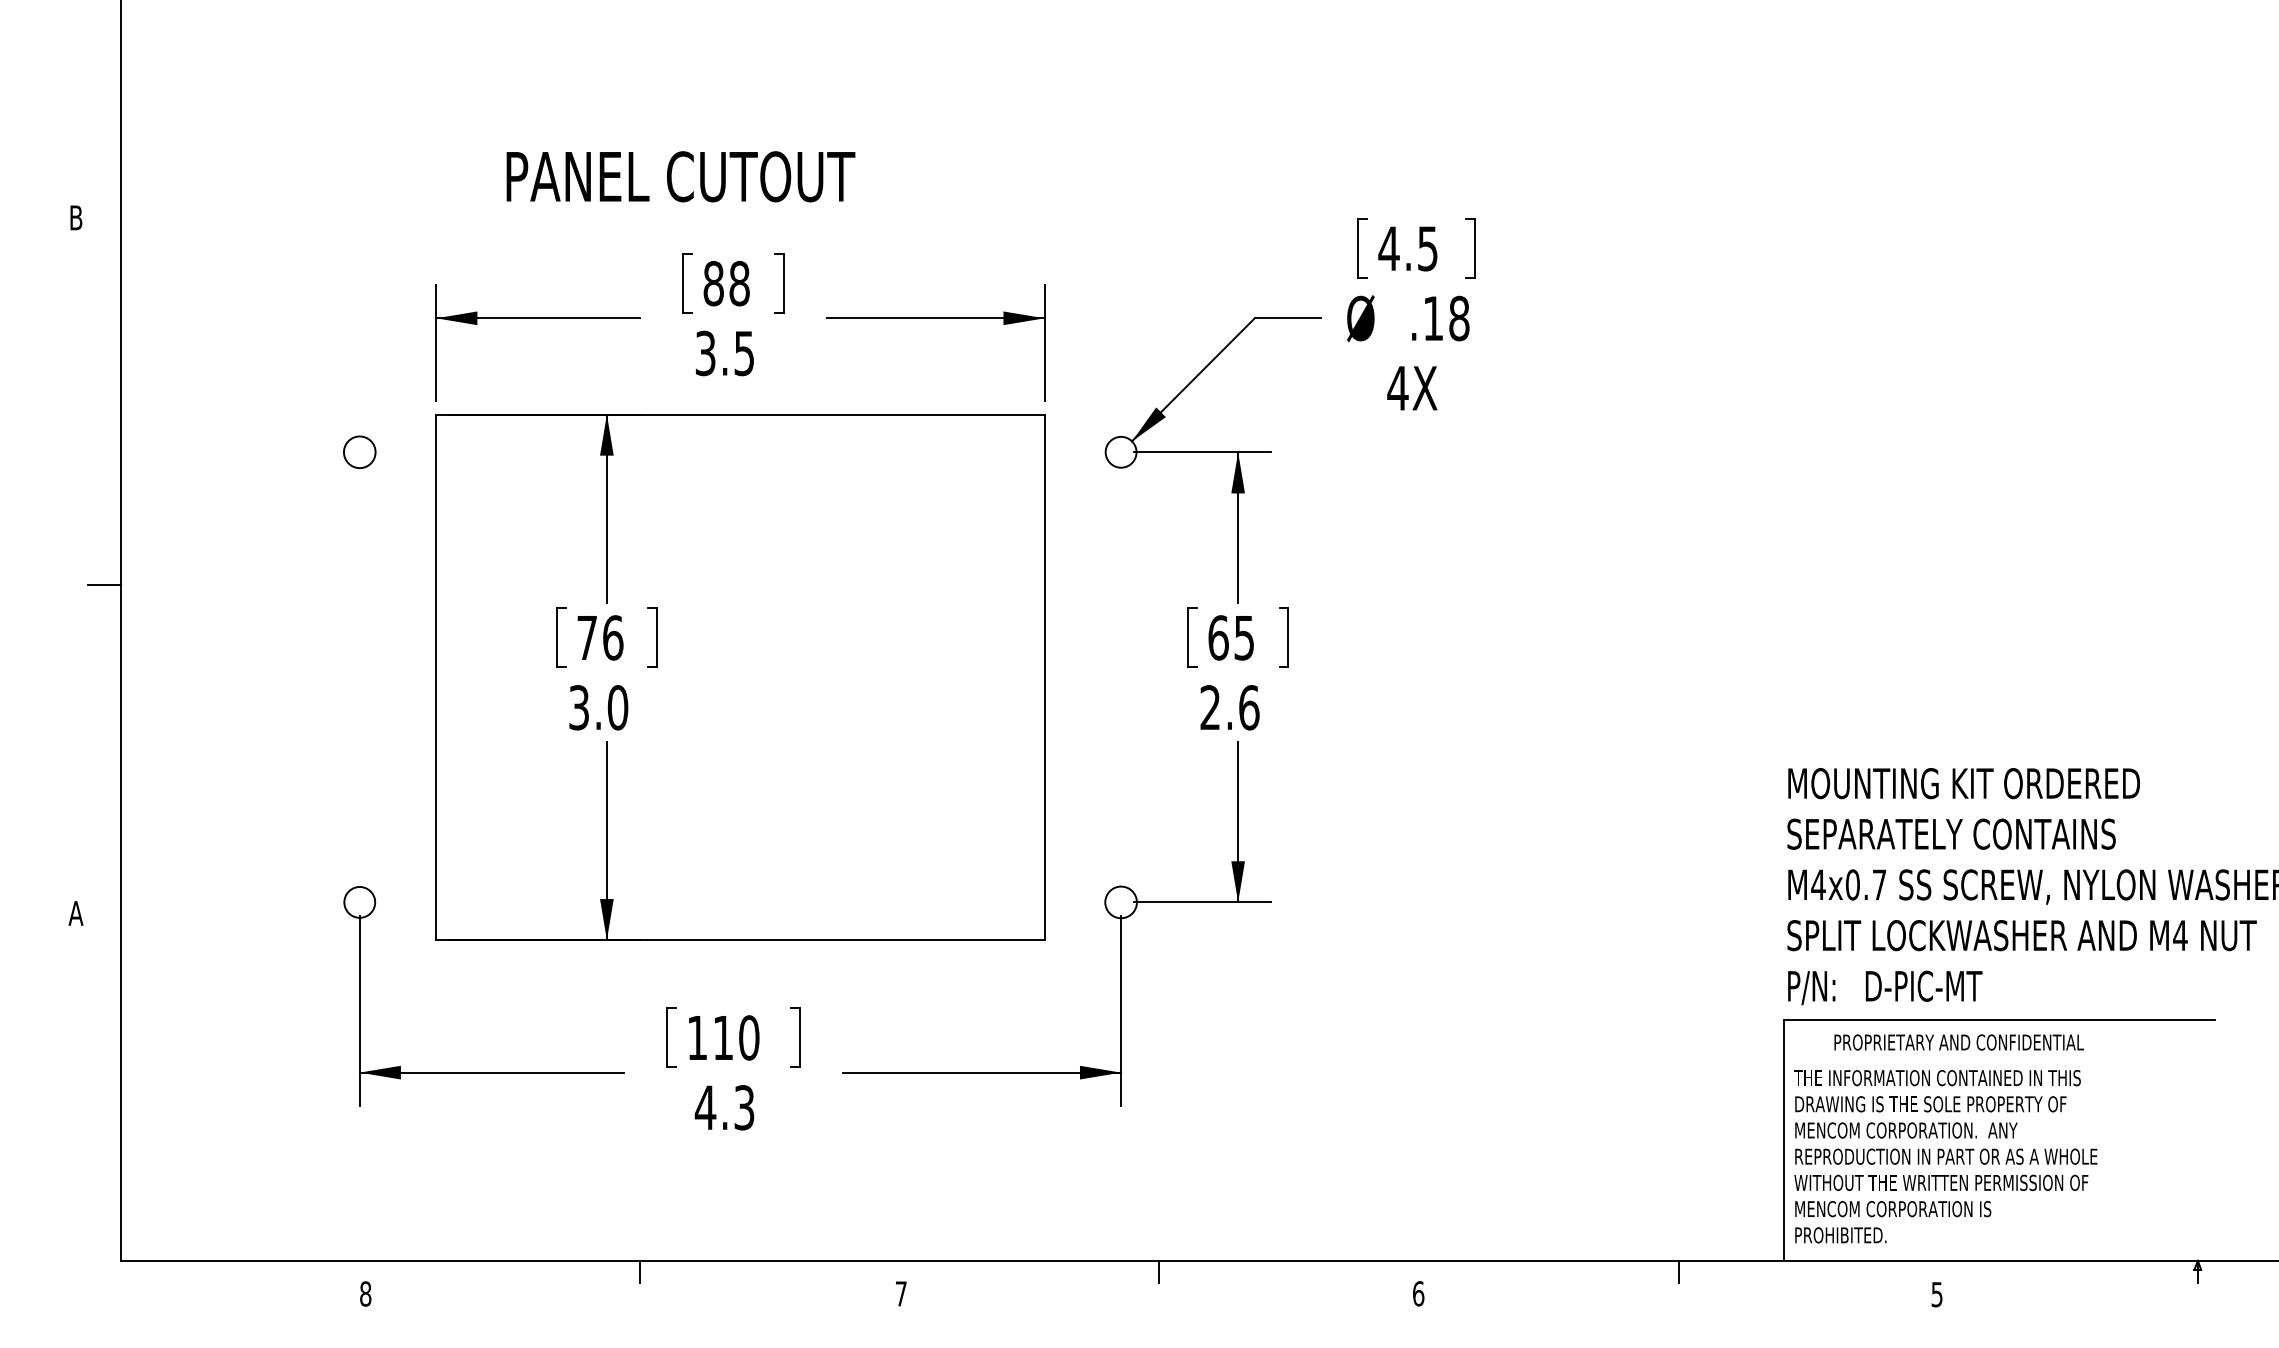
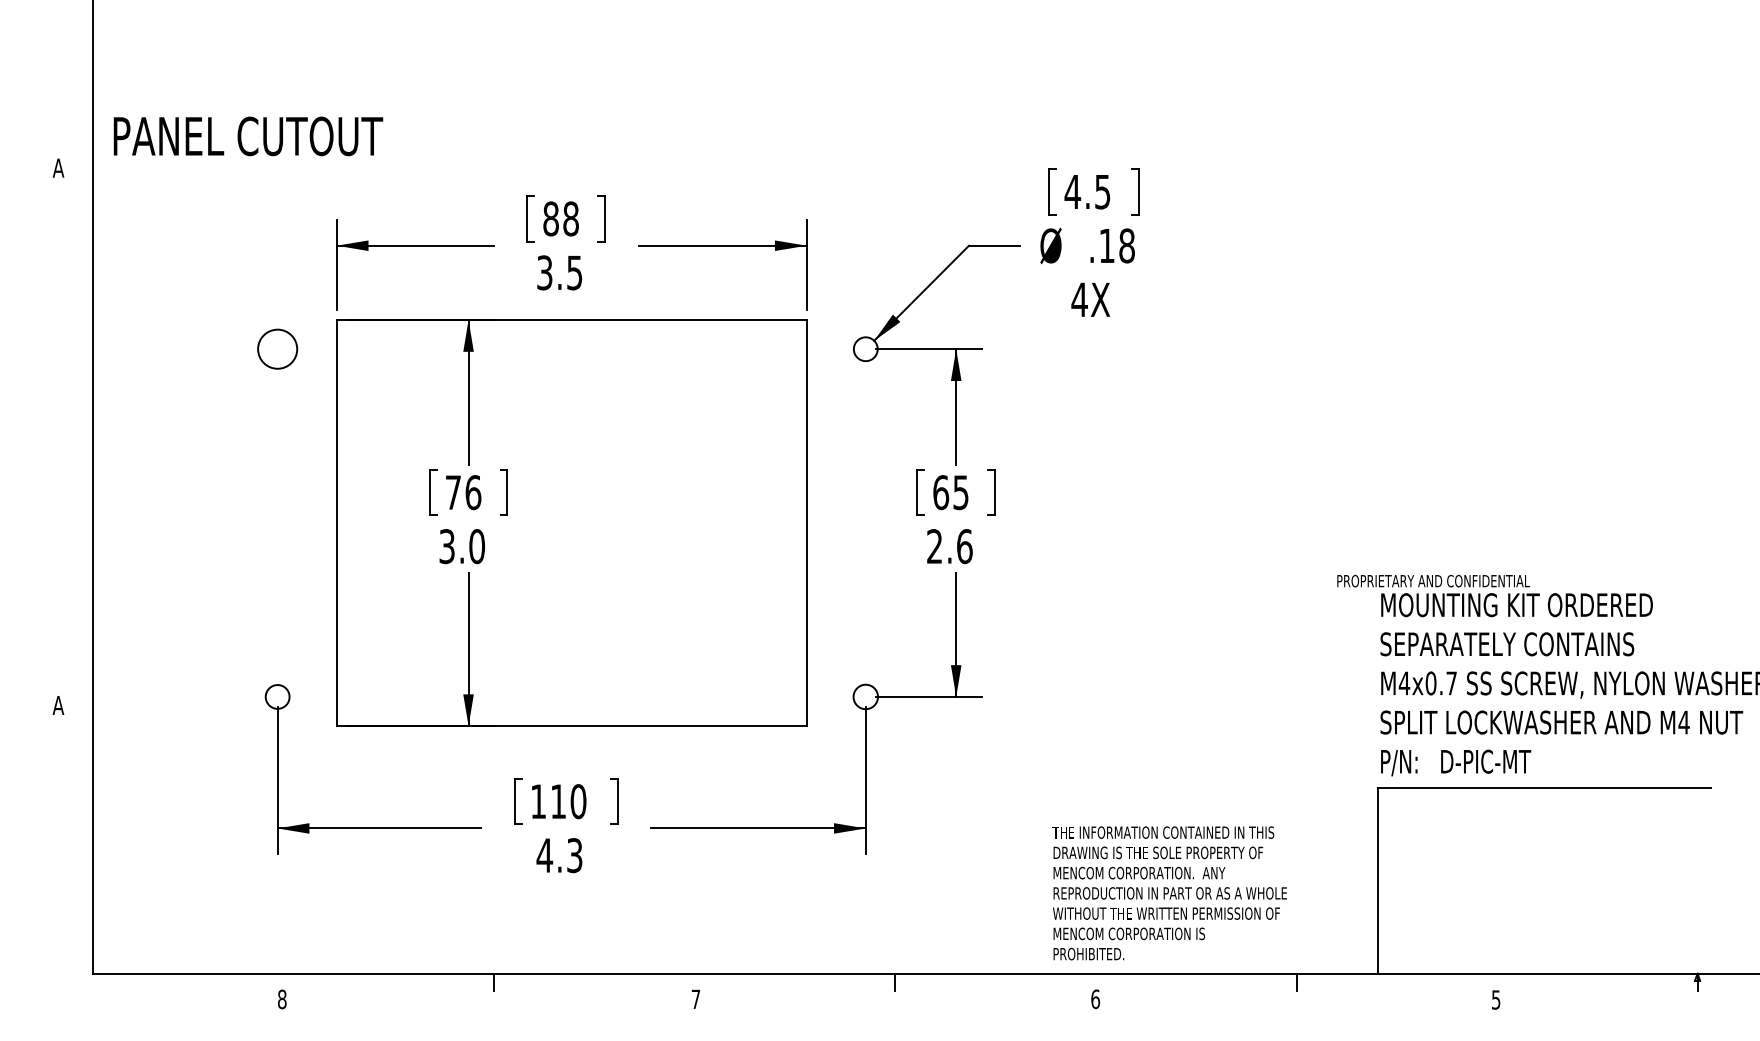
text: (680, 176) -> (248, 136), moved
text: (75, 217) -> (58, 167), B -> A
circle: (359, 452) -> (277, 349), size x1.6
line: (104, 584) -> (80, 451), removed
text: (1958, 1042) -> (1433, 581), moved
text: (1945, 1156) -> (1169, 893), moved

